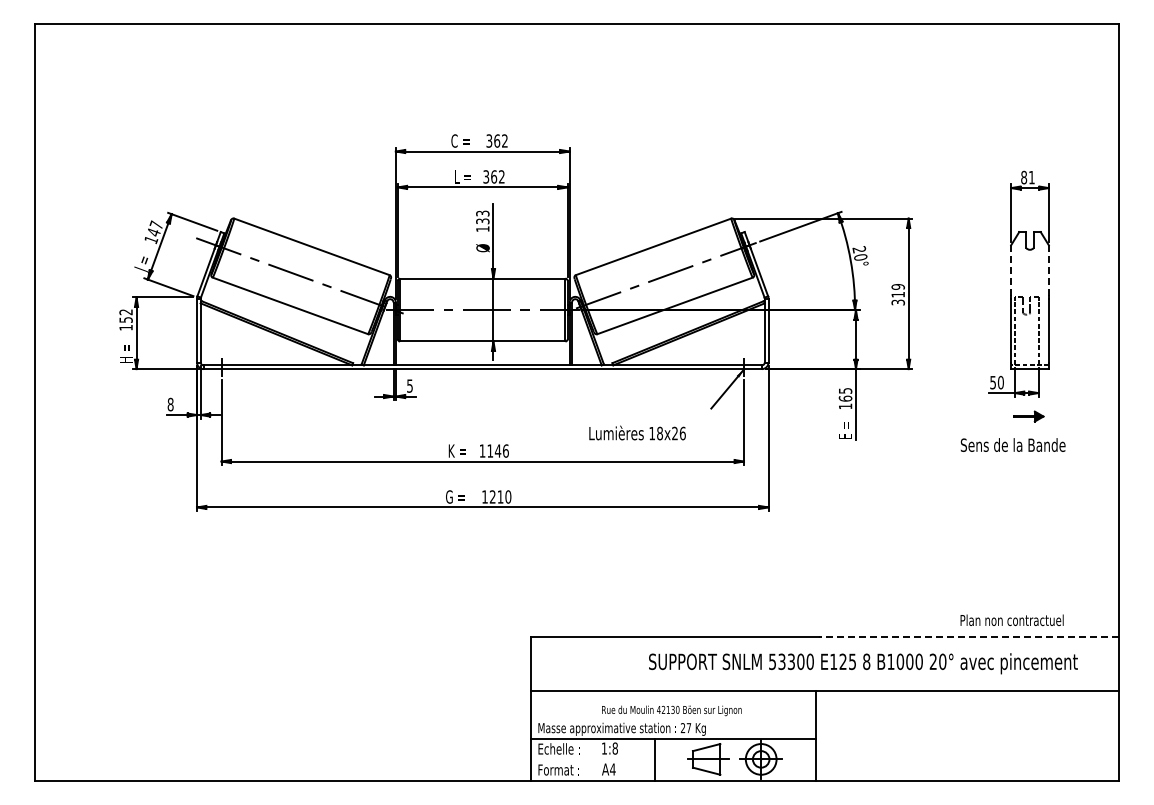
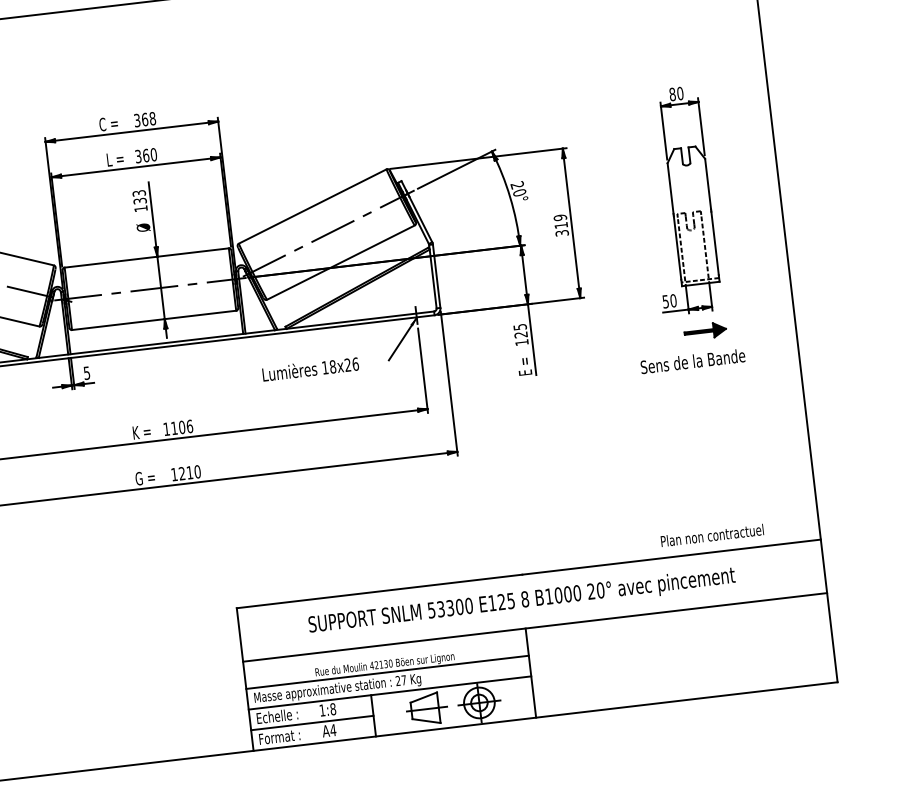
text: (504, 140) -> (152, 118), 362 -> 368
text: (501, 176) -> (153, 154), 362 -> 360
text: (1031, 177) -> (679, 93), 81 -> 80
line: (1011, 271) -> (671, 189), dashed -> solid
line: (1048, 271) -> (707, 184), dashed -> solid
text: (845, 398) -> (521, 334), 165 -> 125
part: (1028, 416) -> (704, 331), size x1.43
text: (637, 432) -> (310, 368), moved
text: (497, 450) -> (181, 426), 1146 -> 1106
line: (968, 637) -> (671, 557), dashed -> solid
text: (863, 663) -> (522, 601), moved
line: (673, 718) -> (387, 672), added
line: (592, 759) -> (311, 722), added

